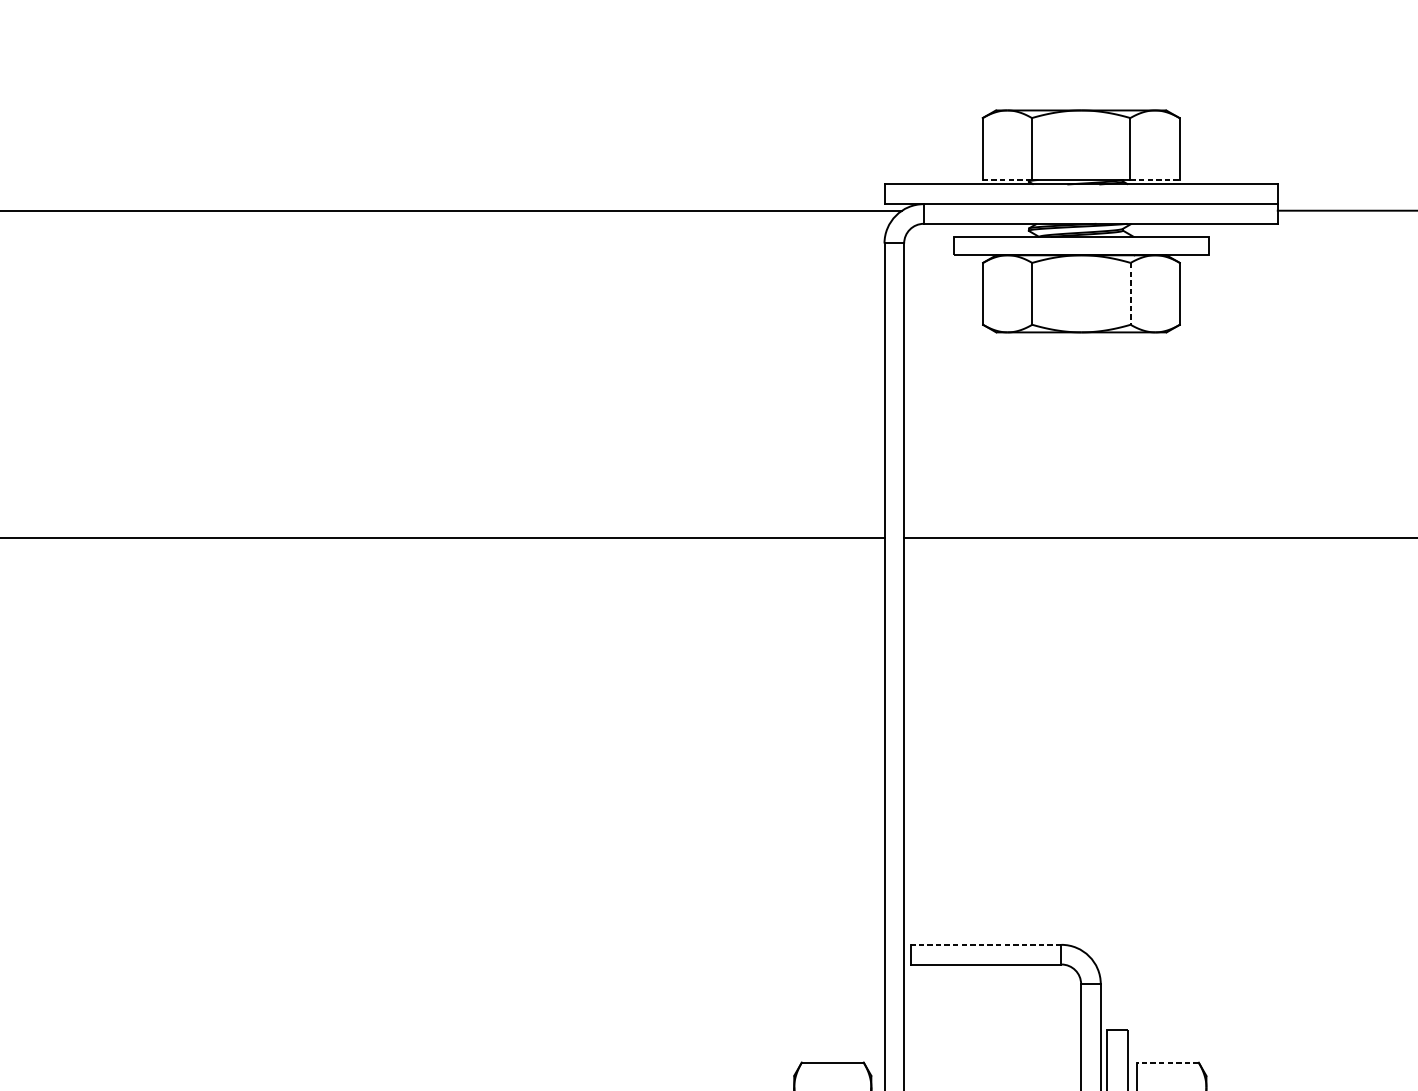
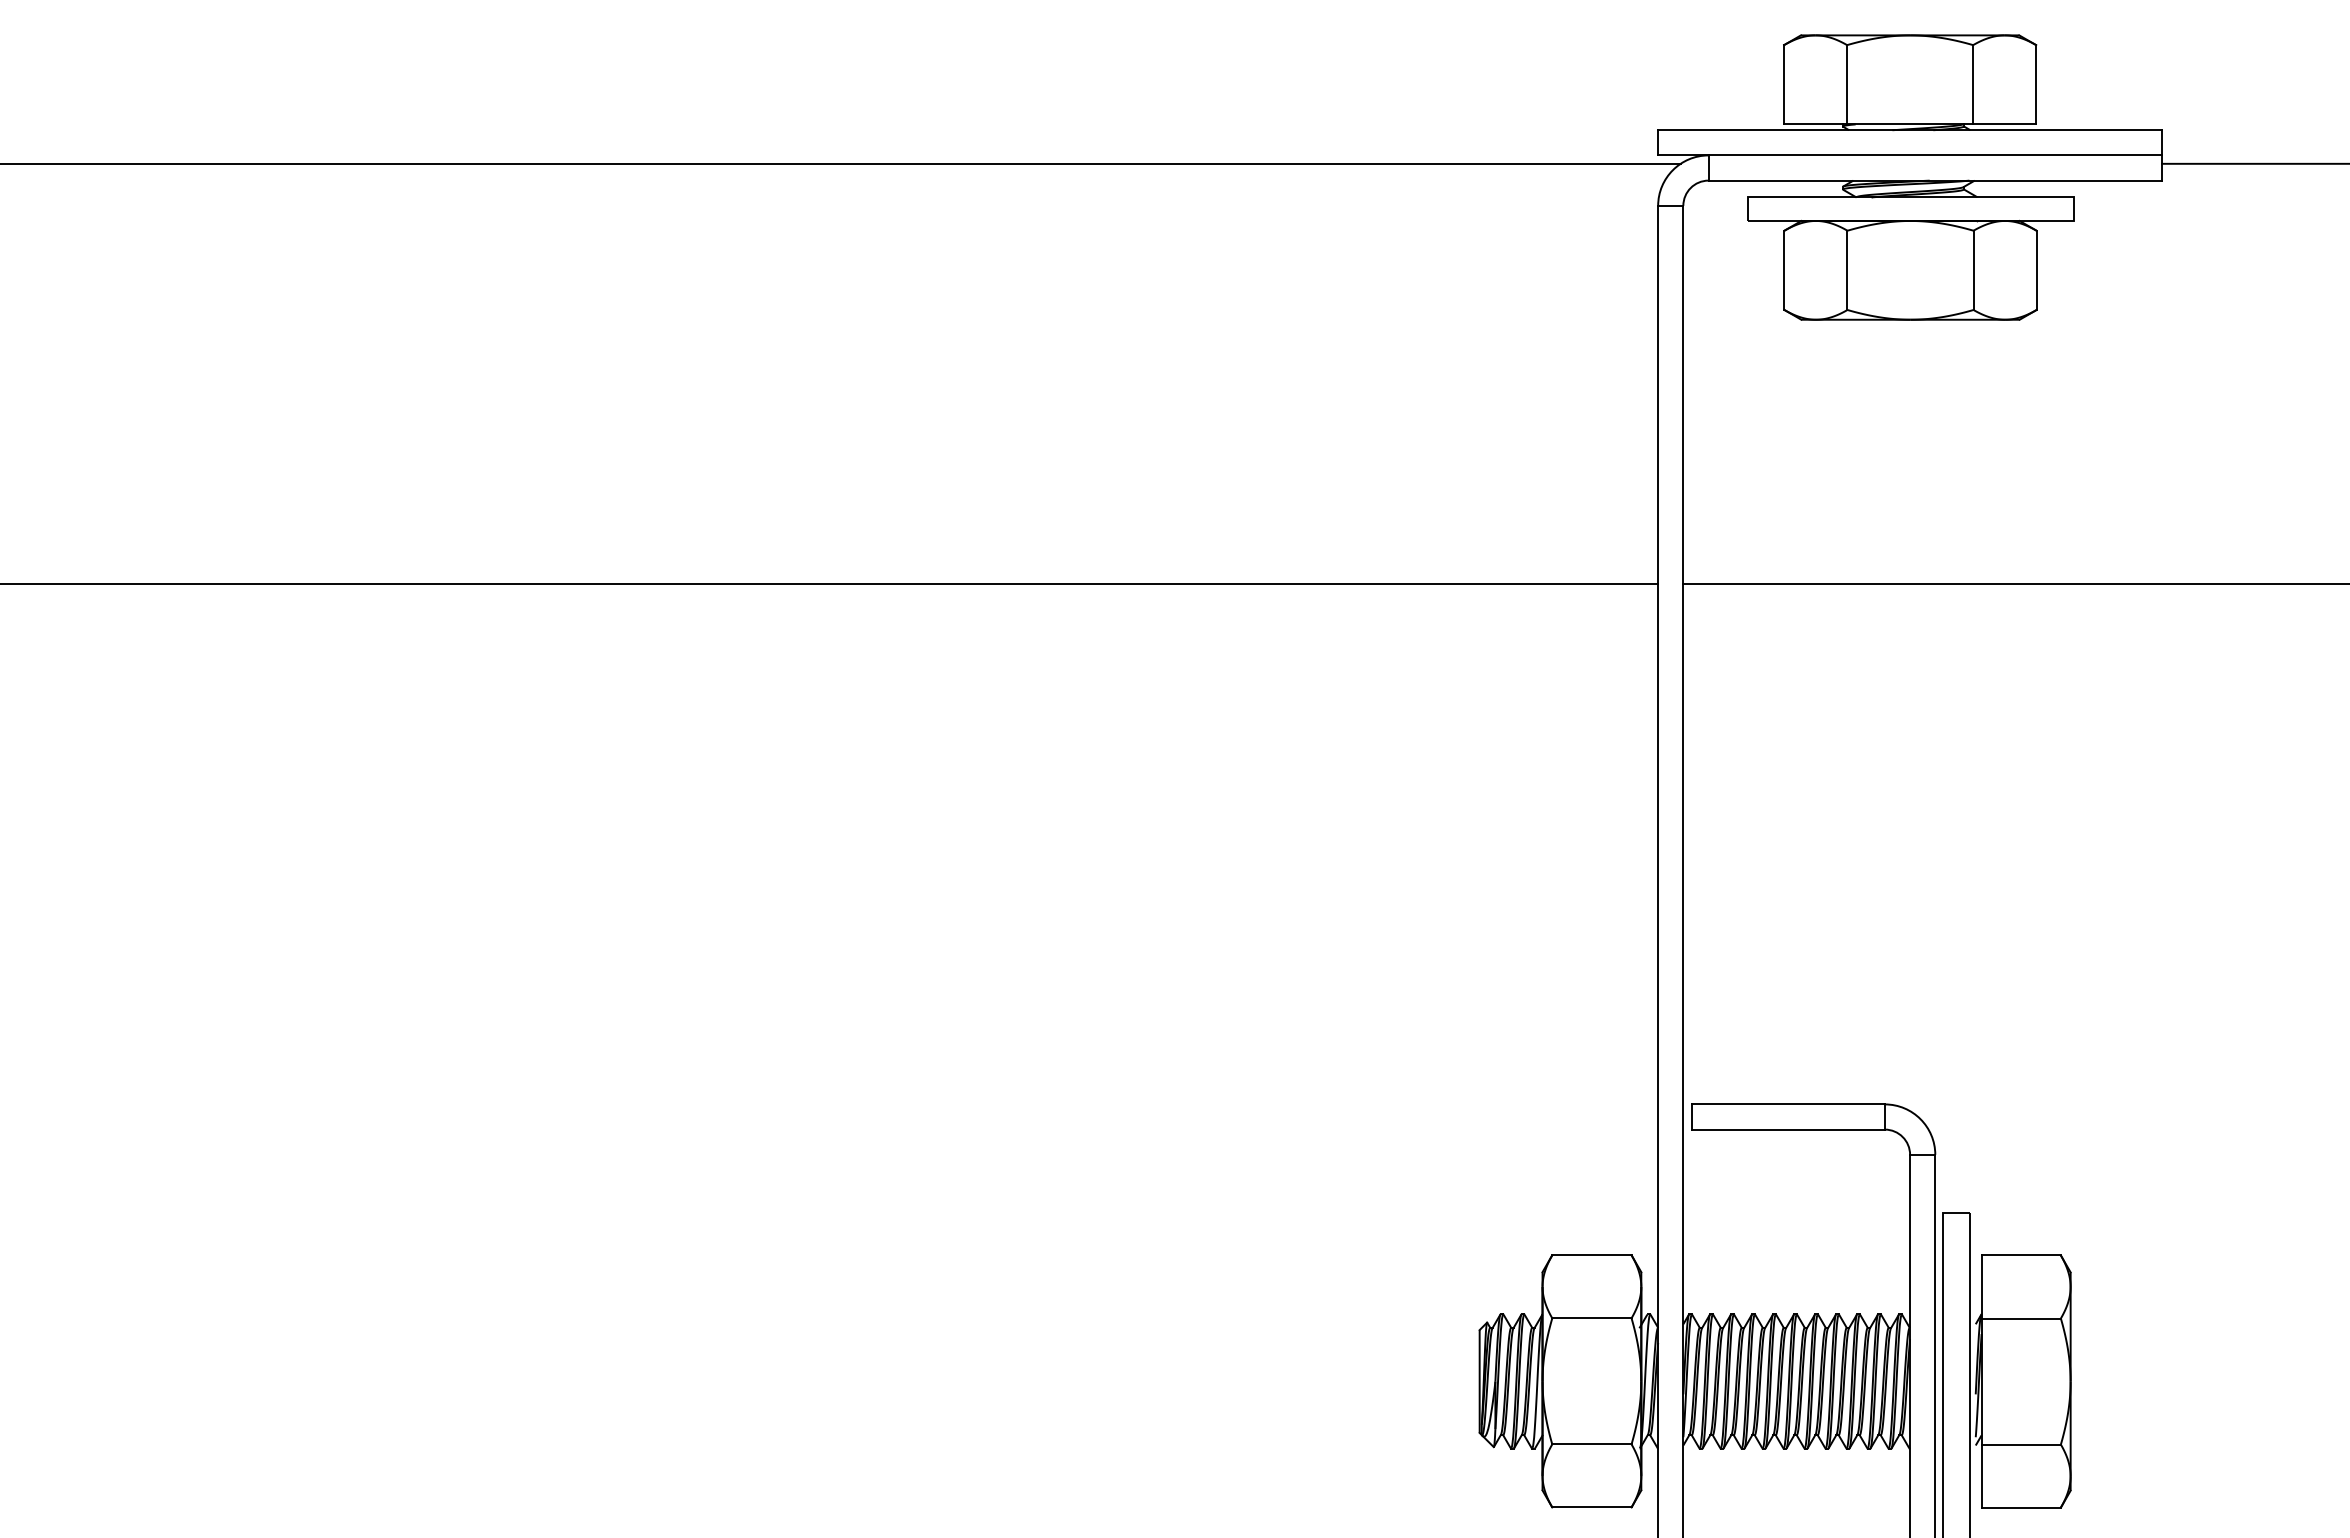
line: (1007, 180) -> (1815, 124), dashed -> solid
line: (1154, 180) -> (2004, 124), dashed -> solid
line: (1130, 293) -> (1973, 270), dashed -> solid
line: (986, 944) -> (1788, 1104), dashed -> solid
line: (1168, 1062) -> (2021, 1255), dashed -> solid

